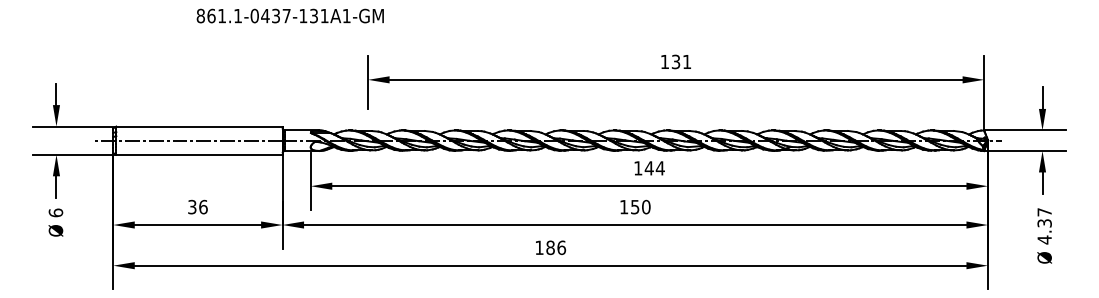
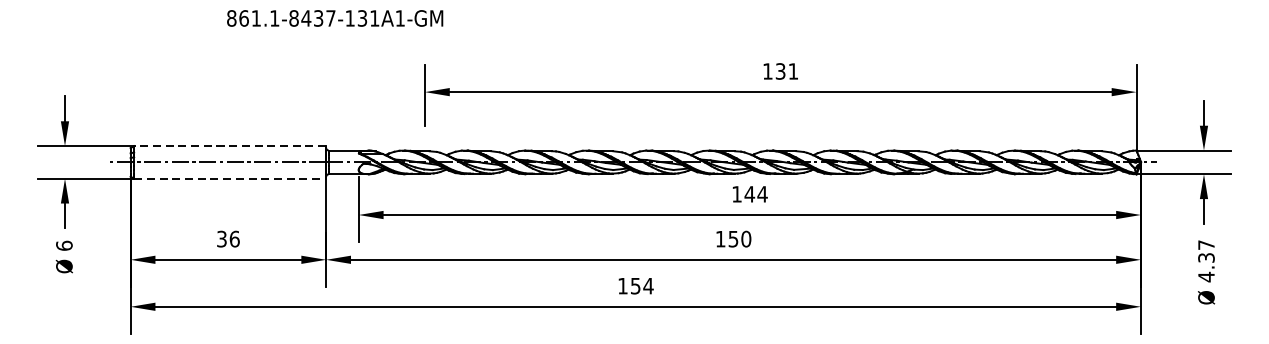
text: (254, 15) -> (293, 17), 861.1-0437-131A1-GM -> 861.1-8437-131A1-GM
line: (198, 126) -> (229, 146), solid -> dashed
line: (199, 154) -> (230, 178), solid -> dashed
text: (556, 247) -> (642, 285), 186 -> 154

